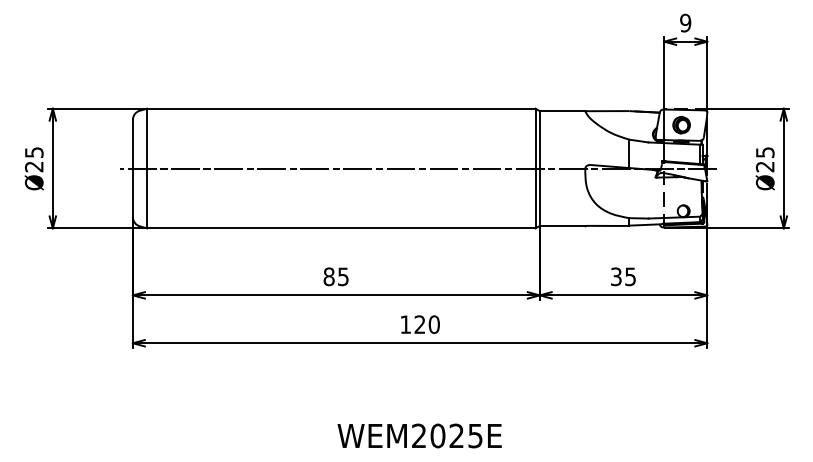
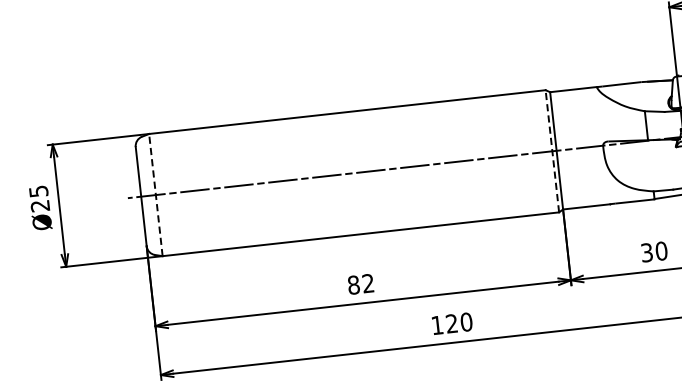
line: (147, 168) -> (156, 195), solid -> dashed
line: (535, 168) -> (552, 151), solid -> dashed
text: (343, 276) -> (368, 283), 85 -> 82
text: (630, 276) -> (661, 250), 35 -> 30

